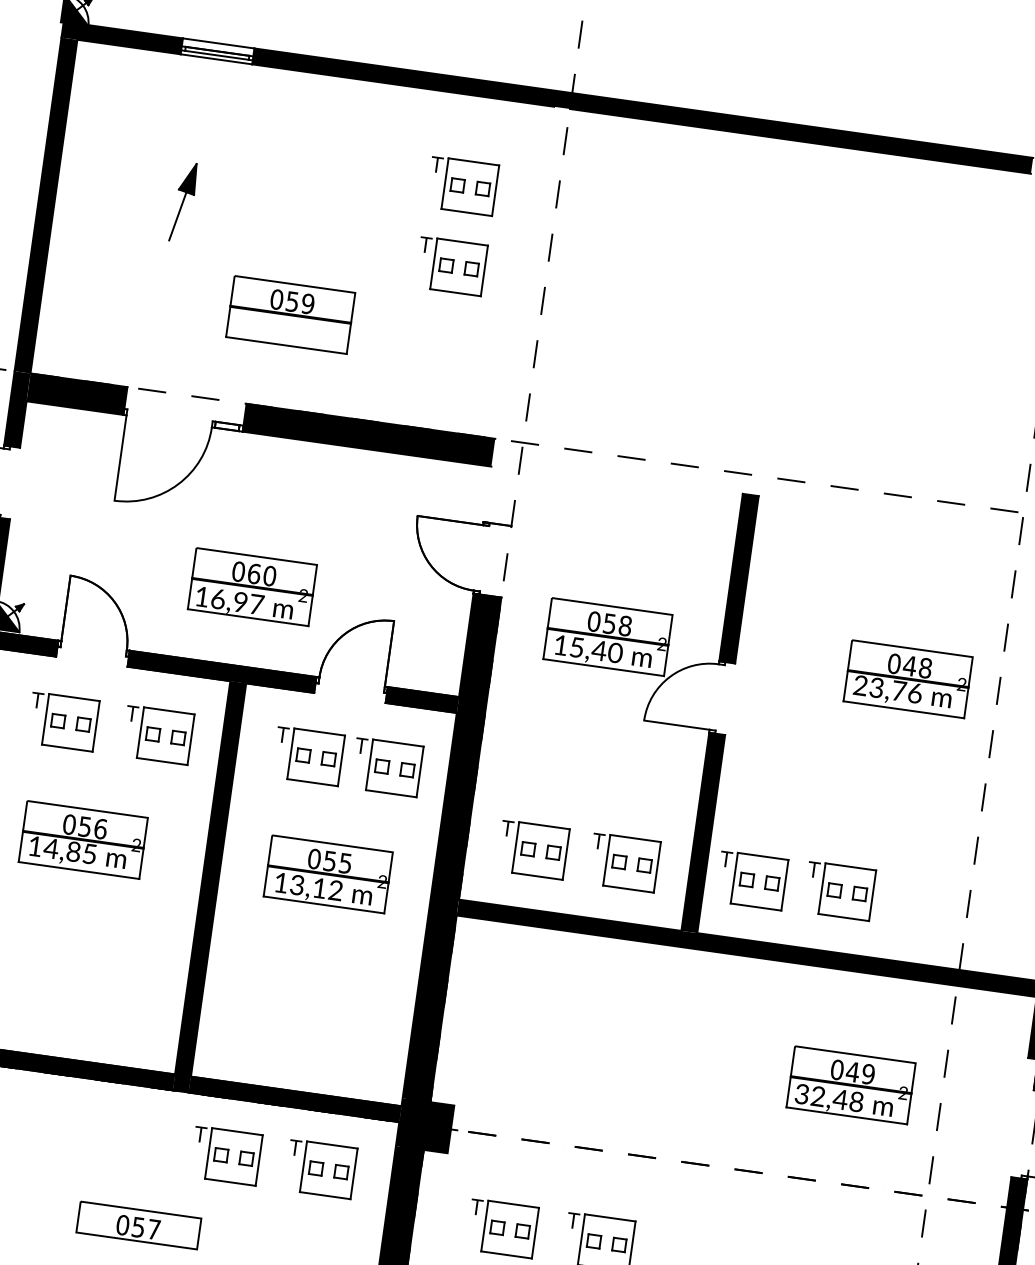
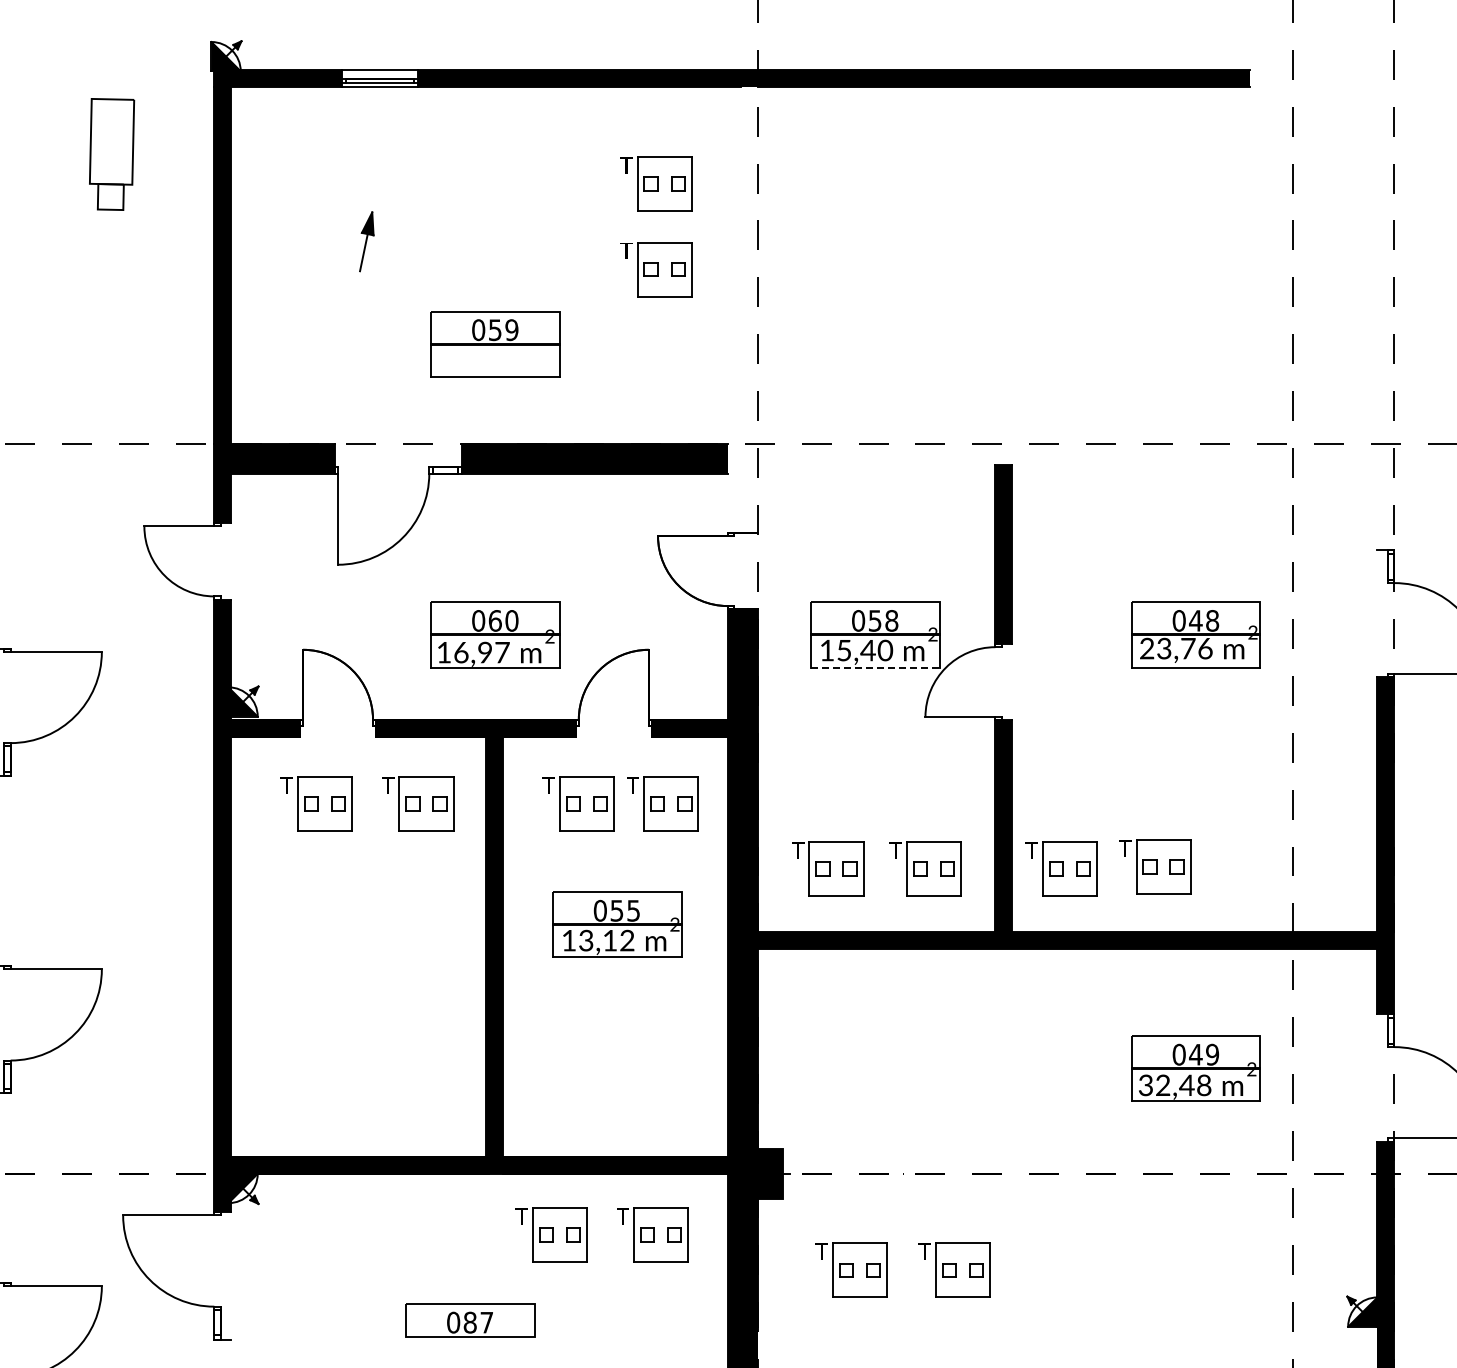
part: (183, 201) -> (366, 241), size x0.7
line: (603, 667) -> (875, 667), solid -> dashed
part: (83, 839) -> (355, 924), removed
text: (137, 1227) -> (469, 1322), 057 -> 087

